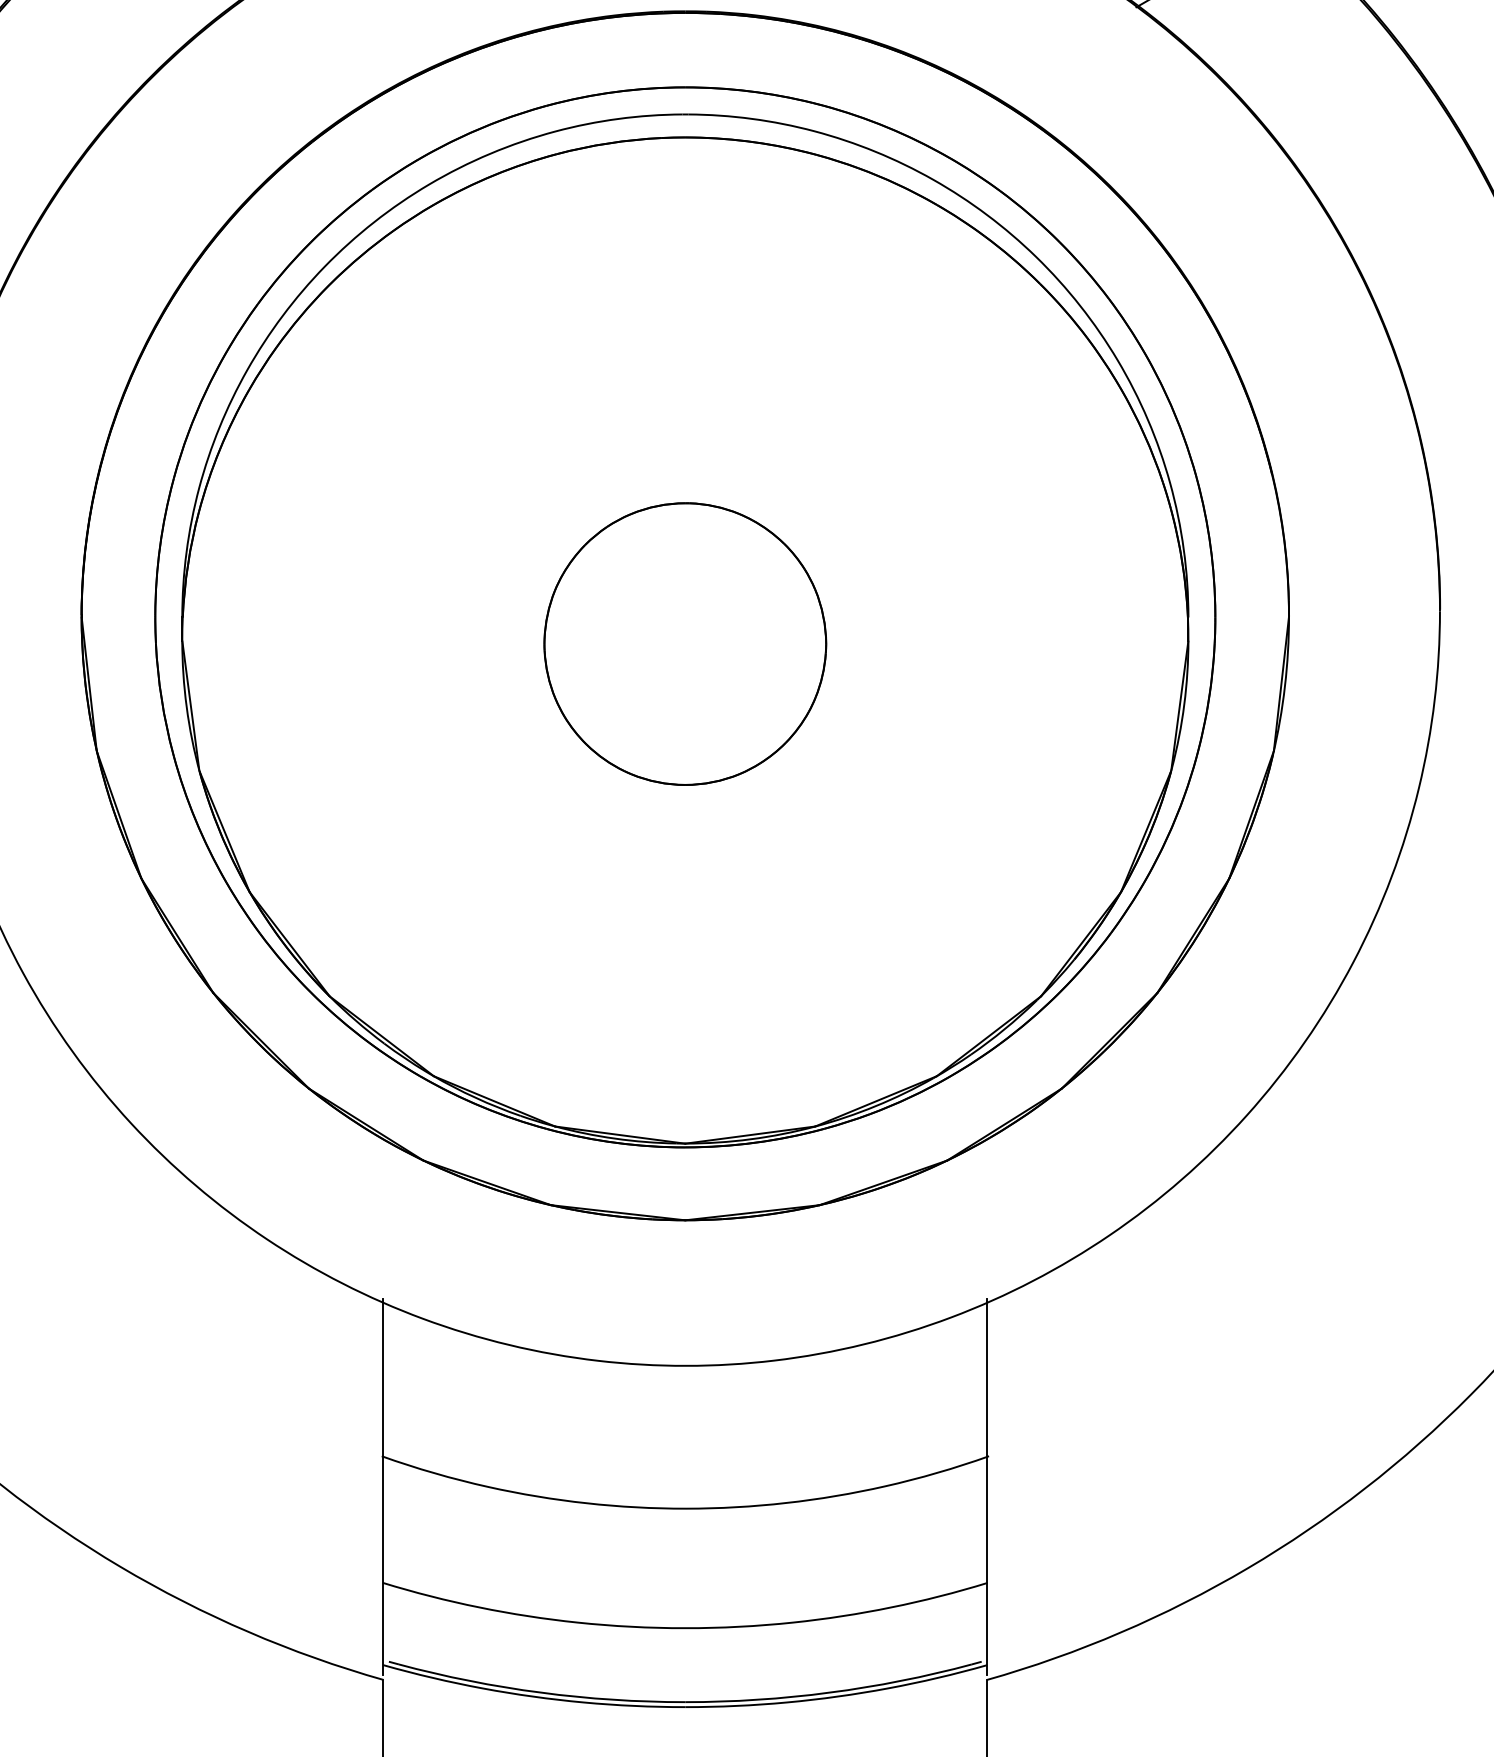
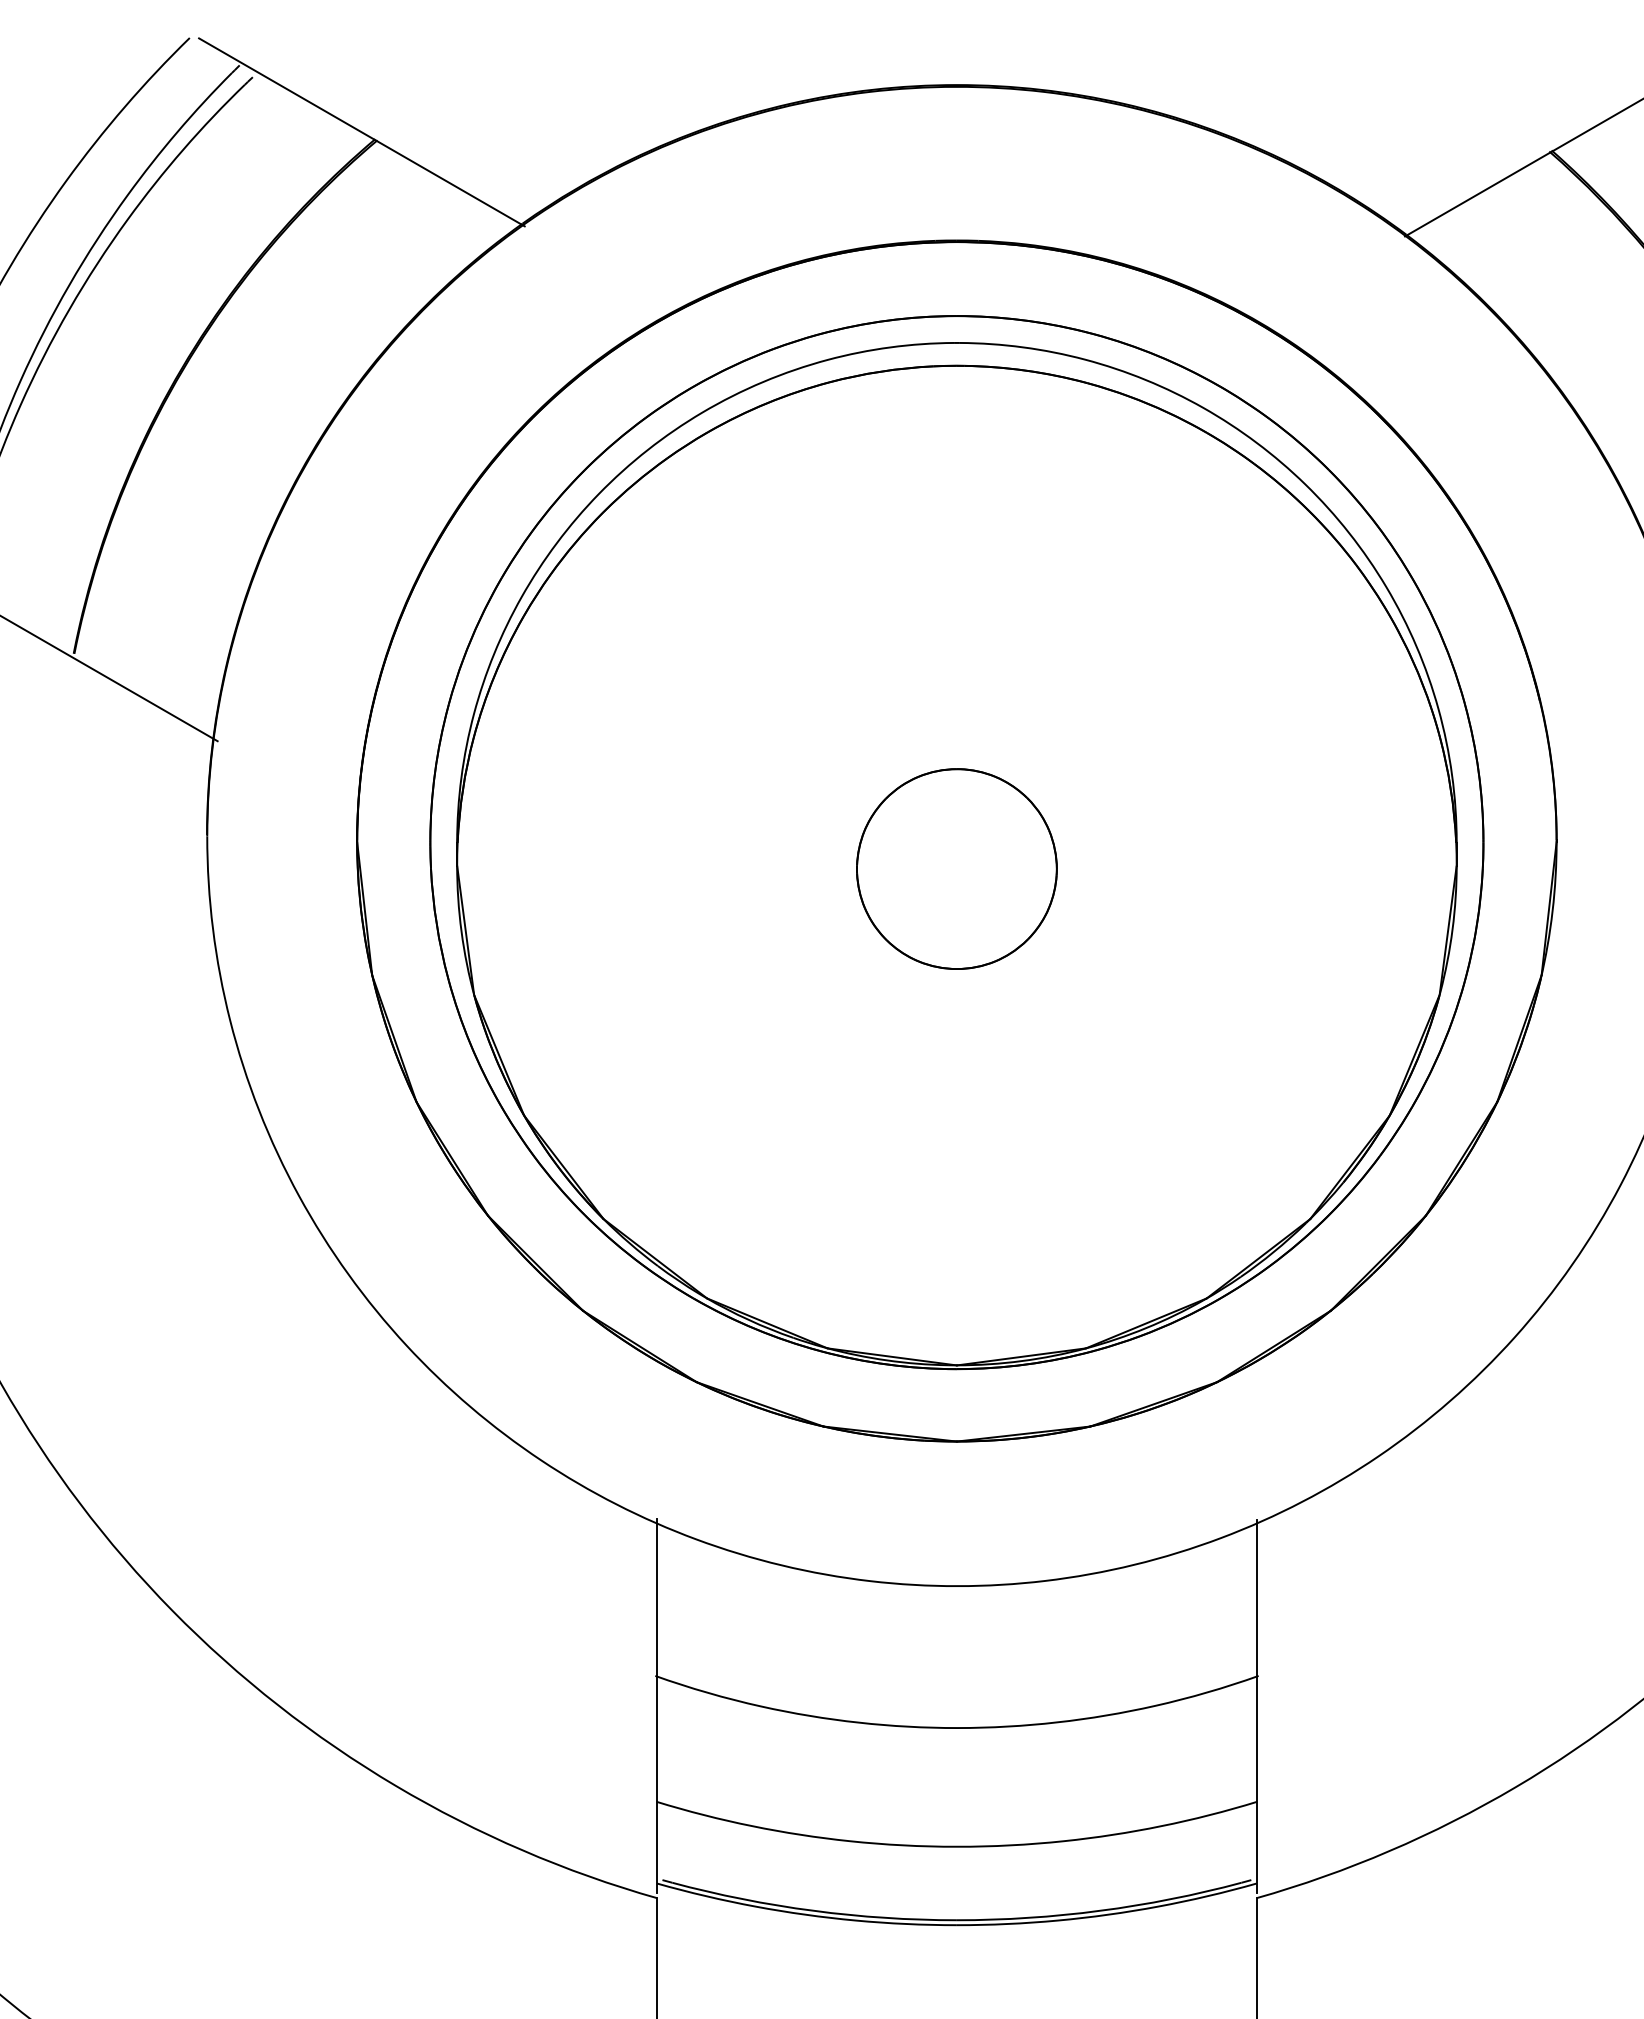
part: (684, 643) -> (956, 868), size x0.71

